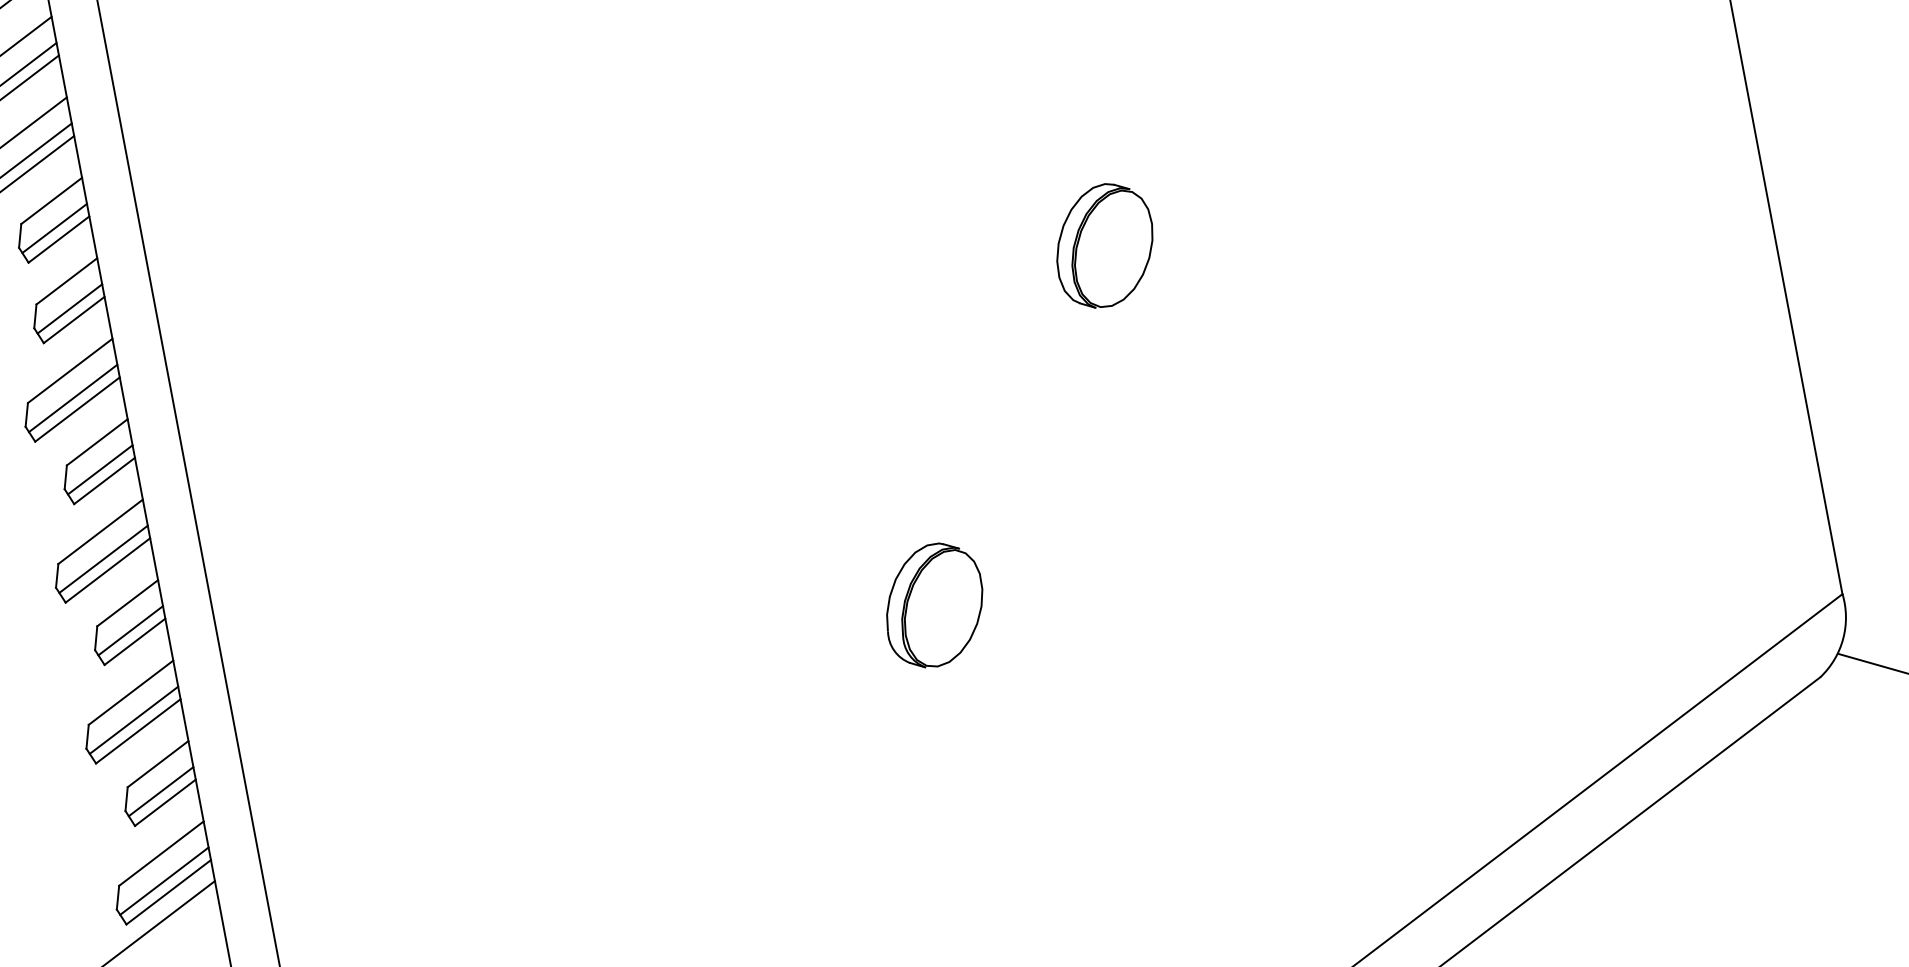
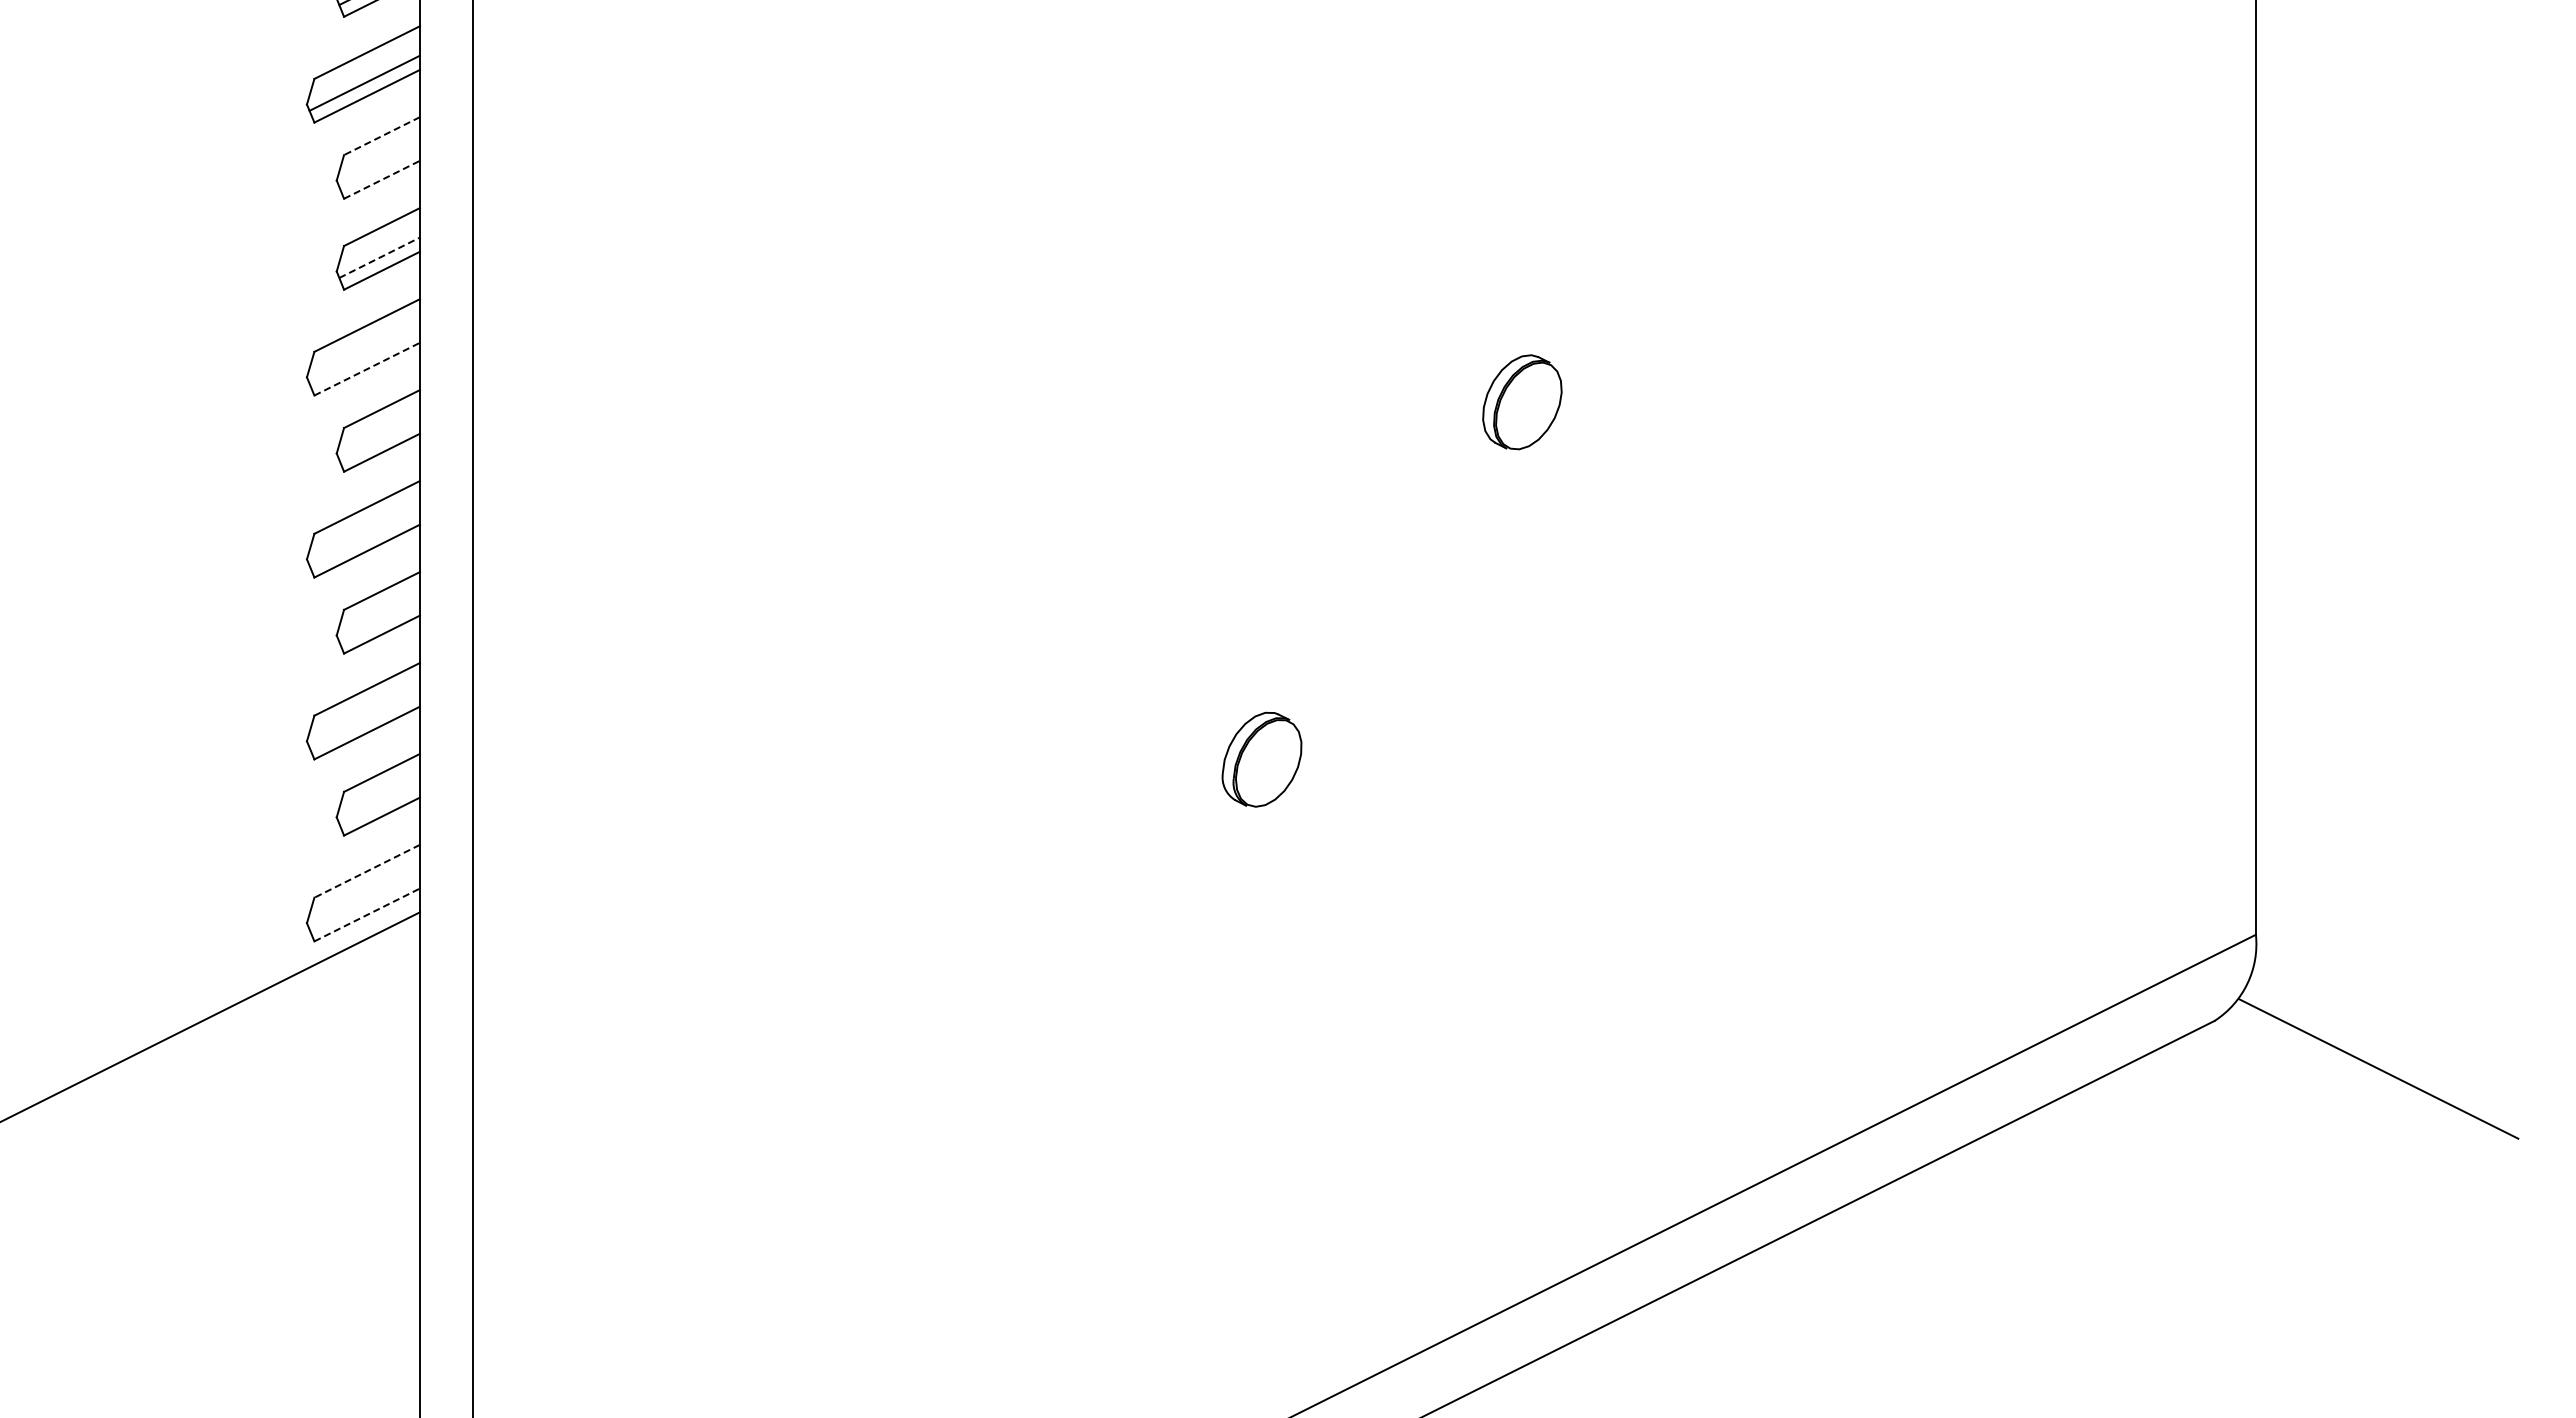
line: (51, 201) -> (381, 136), solid -> dashed
line: (54, 228) -> (379, 166), removed
line: (59, 239) -> (382, 179), solid -> dashed
part: (1104, 245) -> (1522, 402), size x0.7
line: (70, 308) -> (380, 257), solid -> dashed
line: (72, 397) -> (364, 355), removed
line: (77, 409) -> (367, 369), solid -> dashed
line: (100, 469) -> (379, 439), removed
line: (103, 558) -> (364, 537), removed
part: (933, 605) -> (1261, 759), size x0.7
line: (130, 630) -> (379, 621), removed
line: (133, 719) -> (364, 719), removed
line: (160, 791) -> (379, 803), removed
line: (160, 853) -> (366, 871), solid -> dashed
line: (164, 880) -> (364, 901), removed
line: (168, 891) -> (367, 914), solid -> dashed

